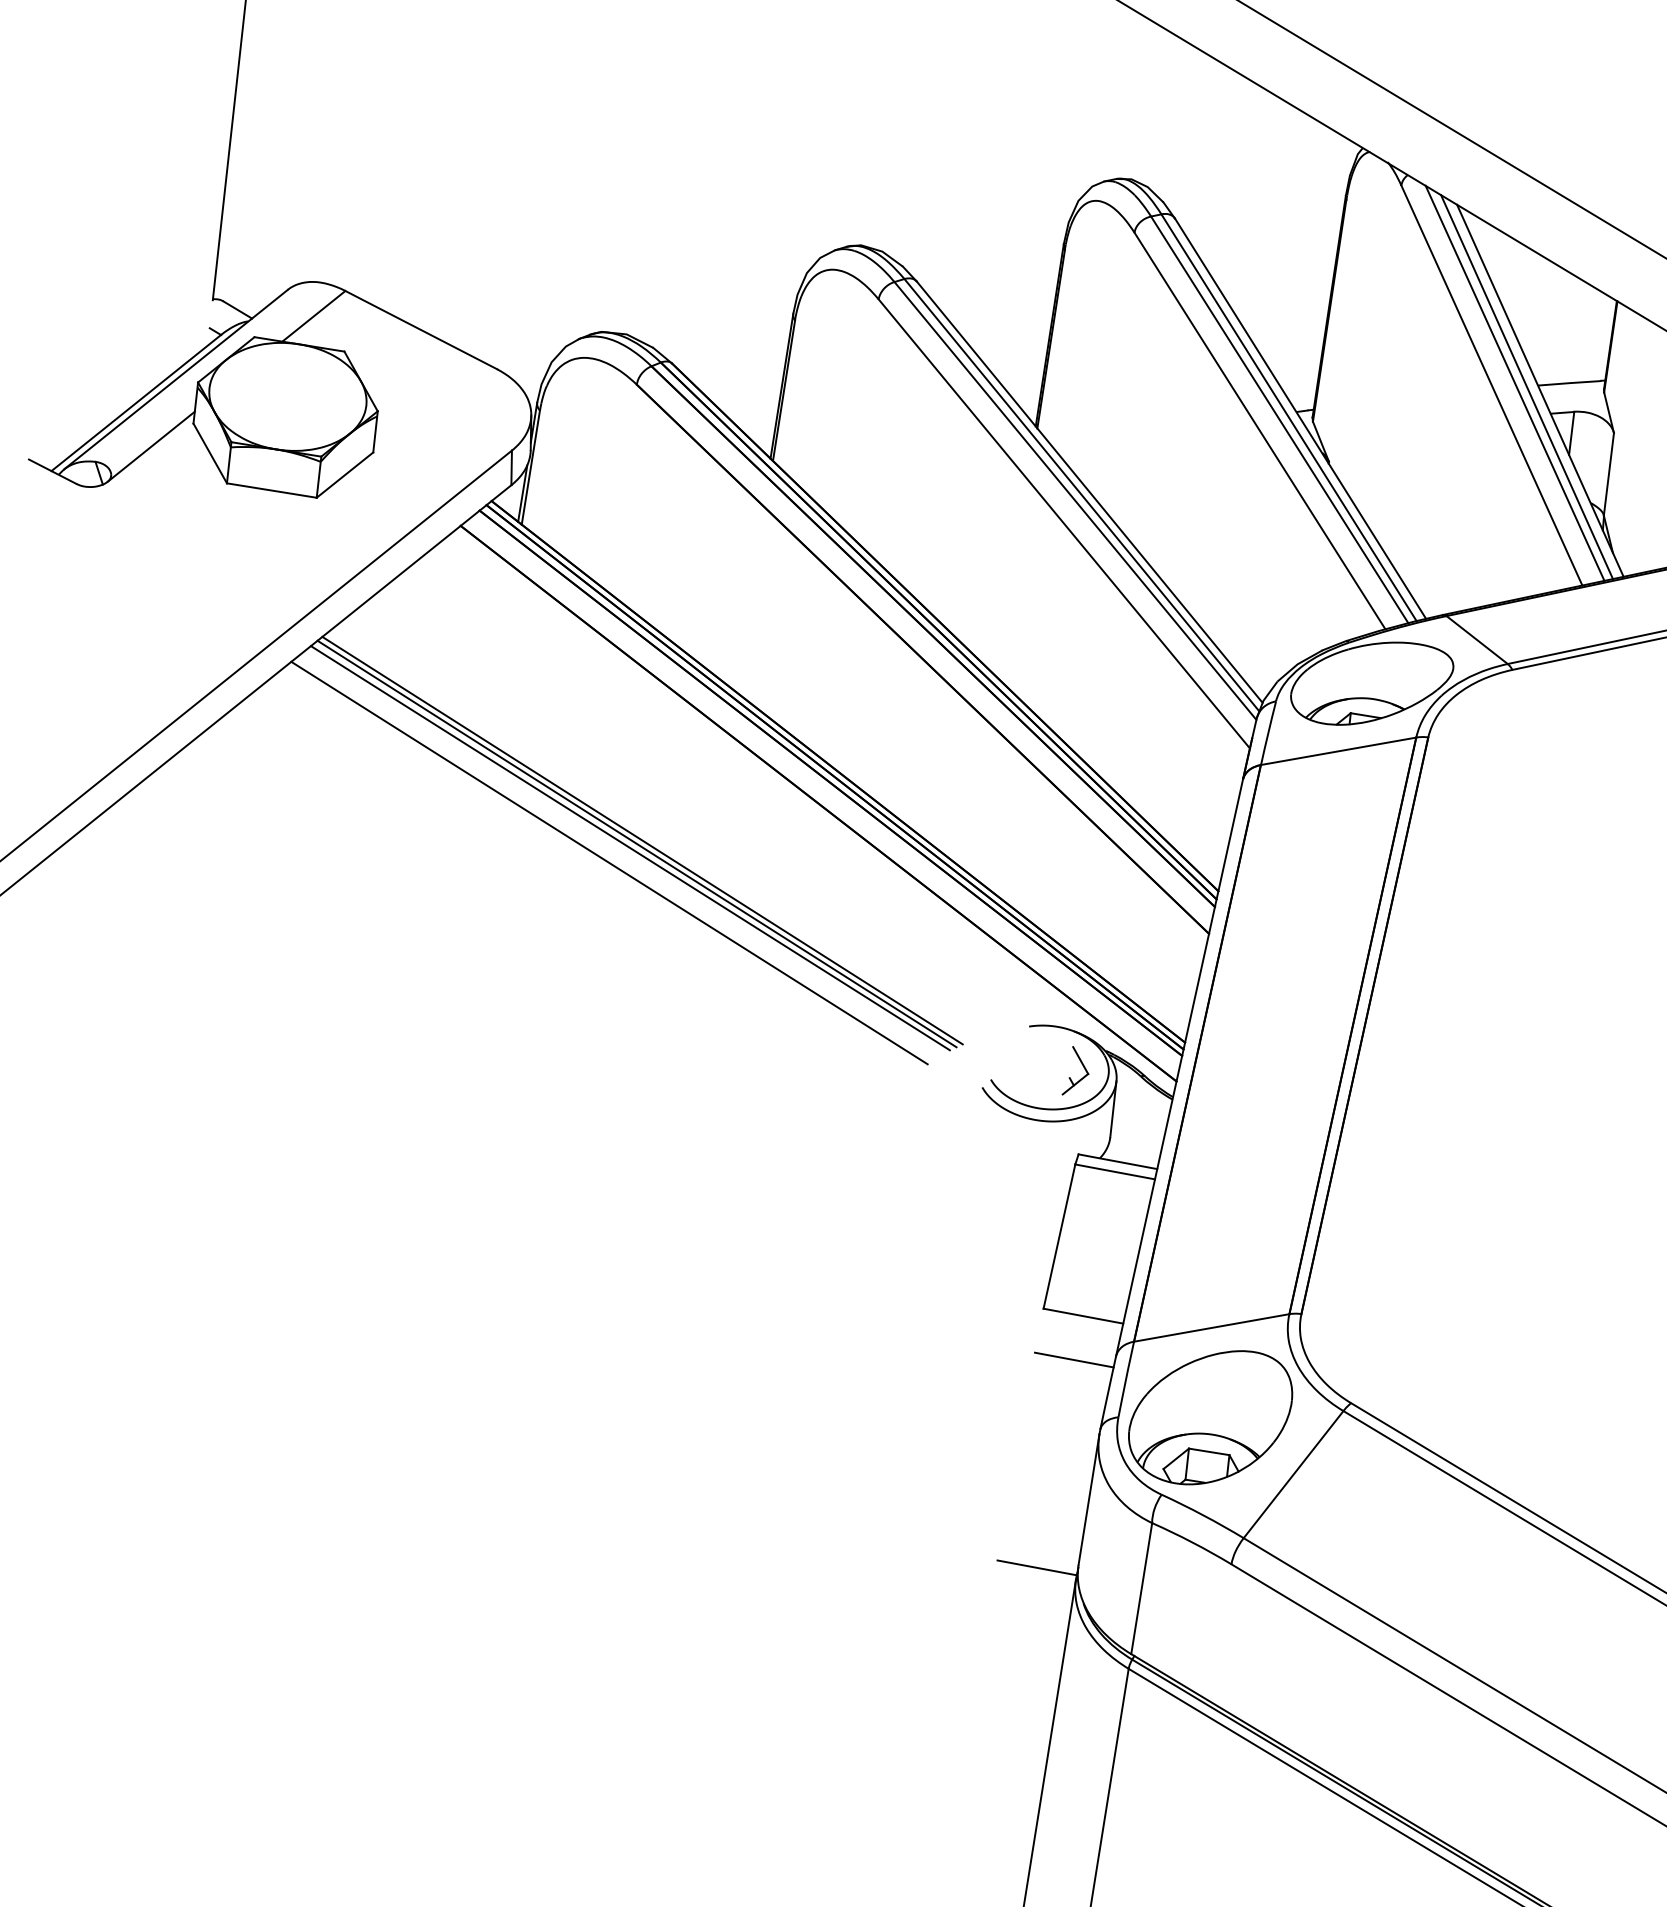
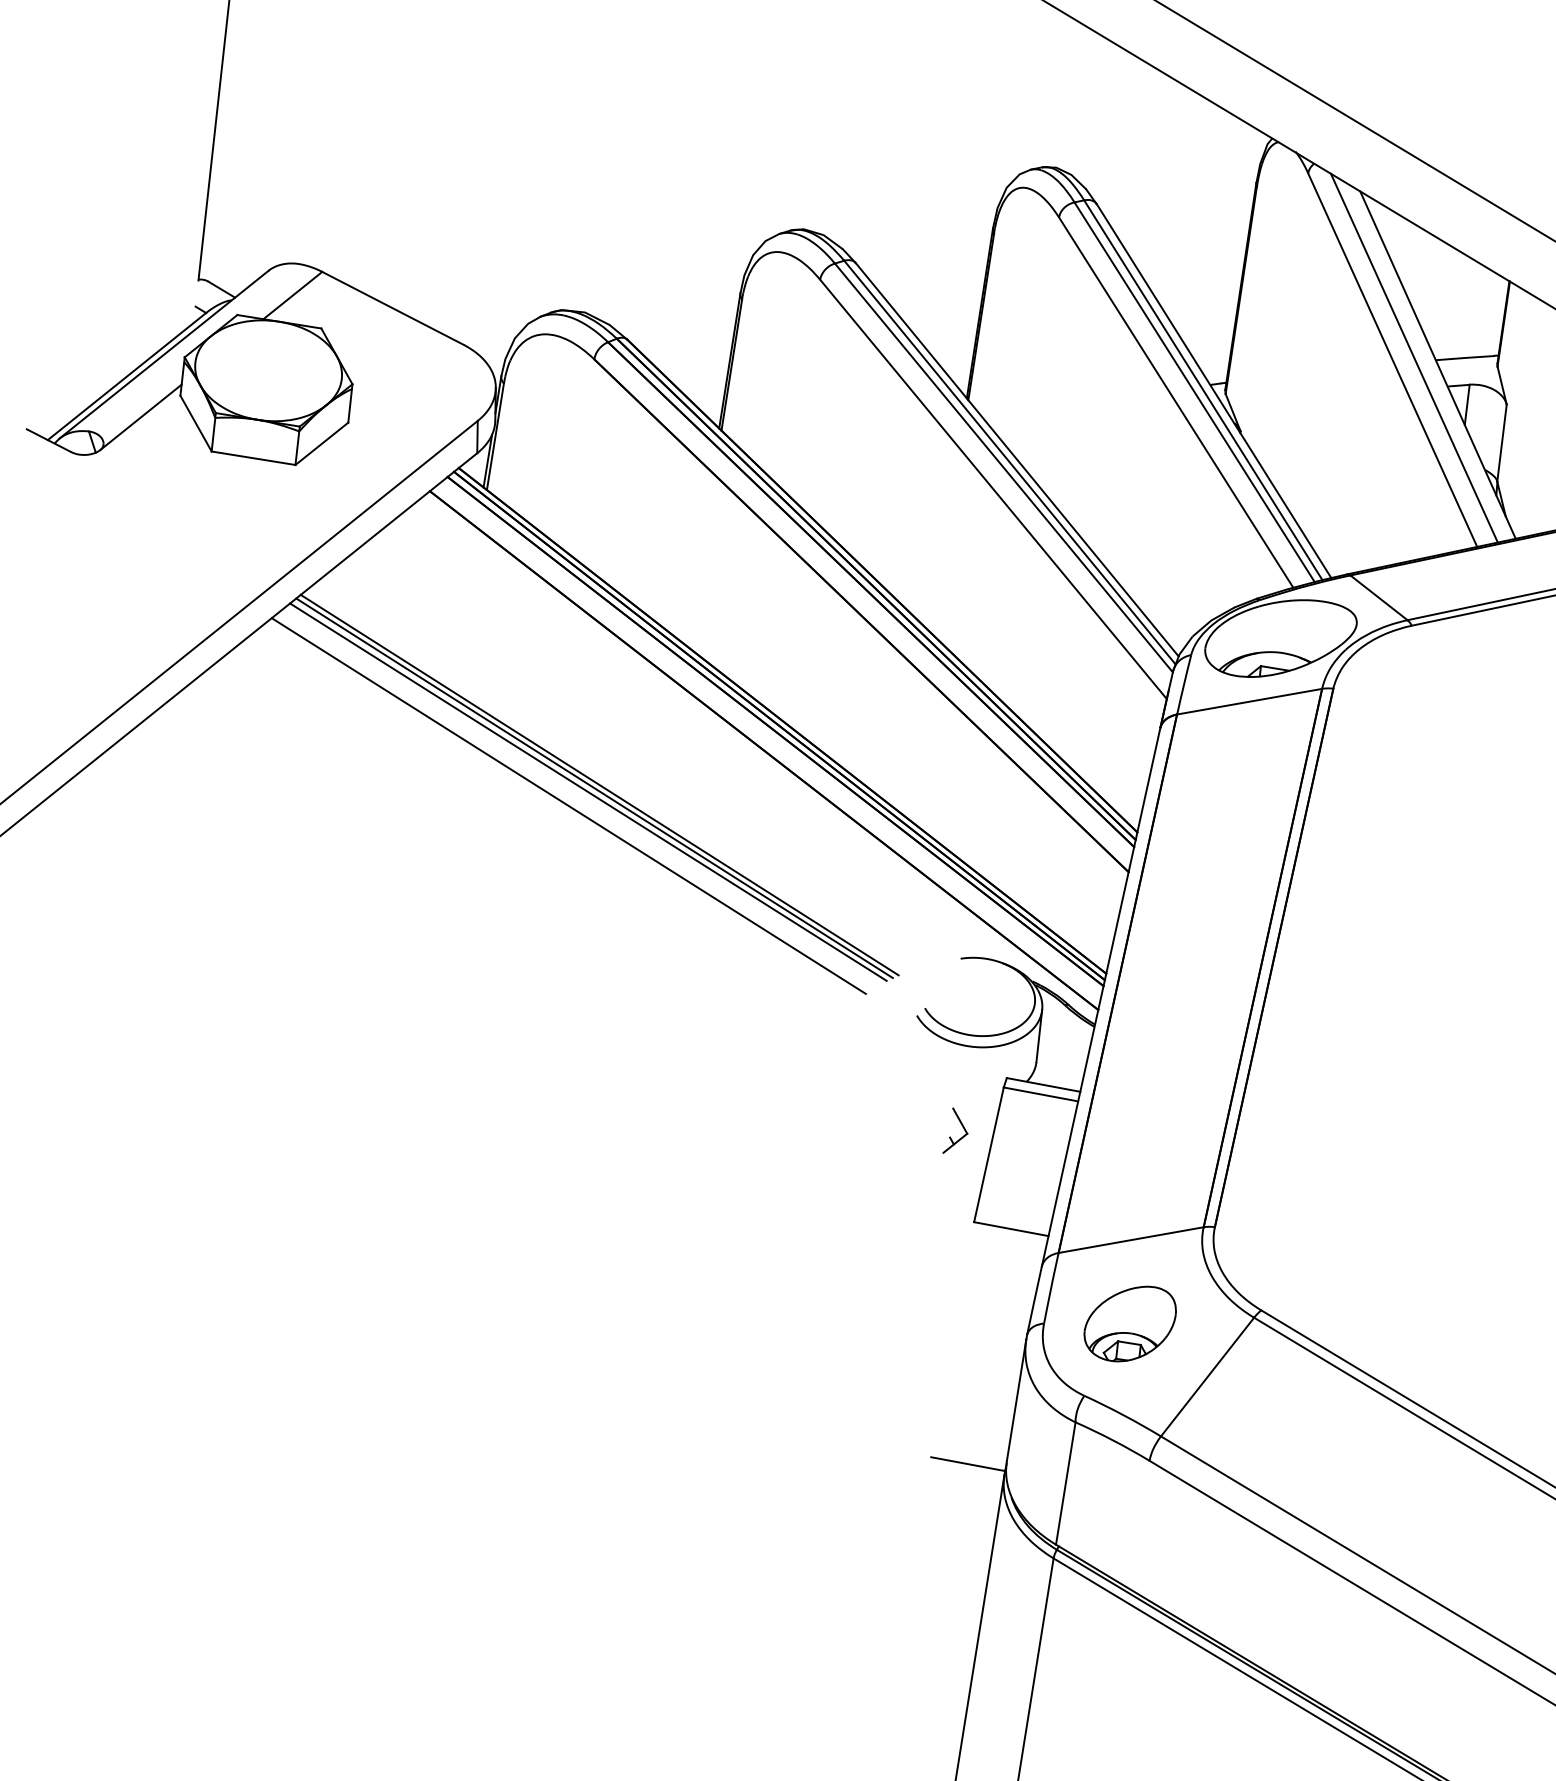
line: (1526, 387) -> (1425, 362), removed
part: (1082, 1066) -> (961, 1126), moved
line: (1073, 1359) -> (1002, 1269), removed
part: (1210, 1417) -> (1130, 1323), size x0.6

